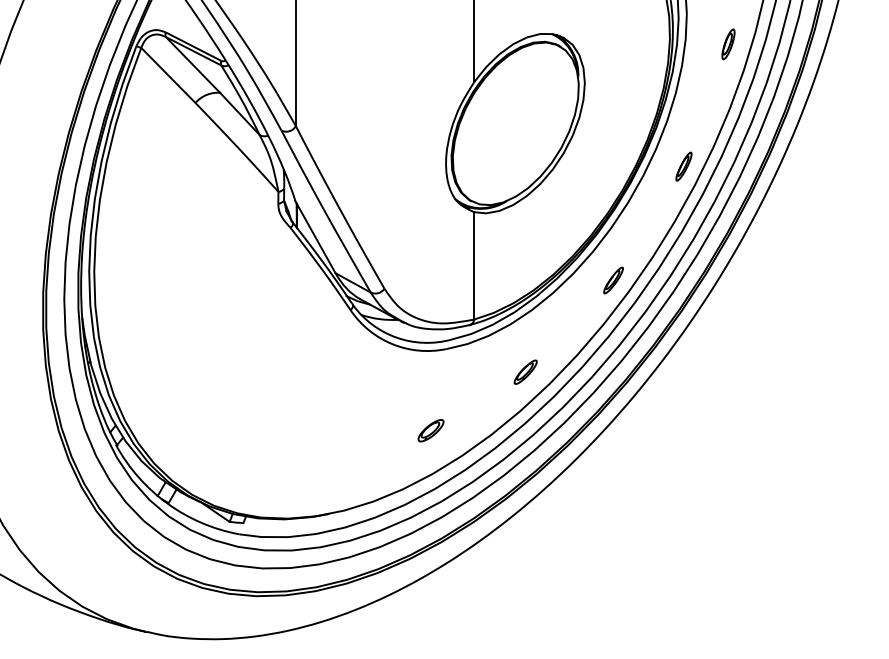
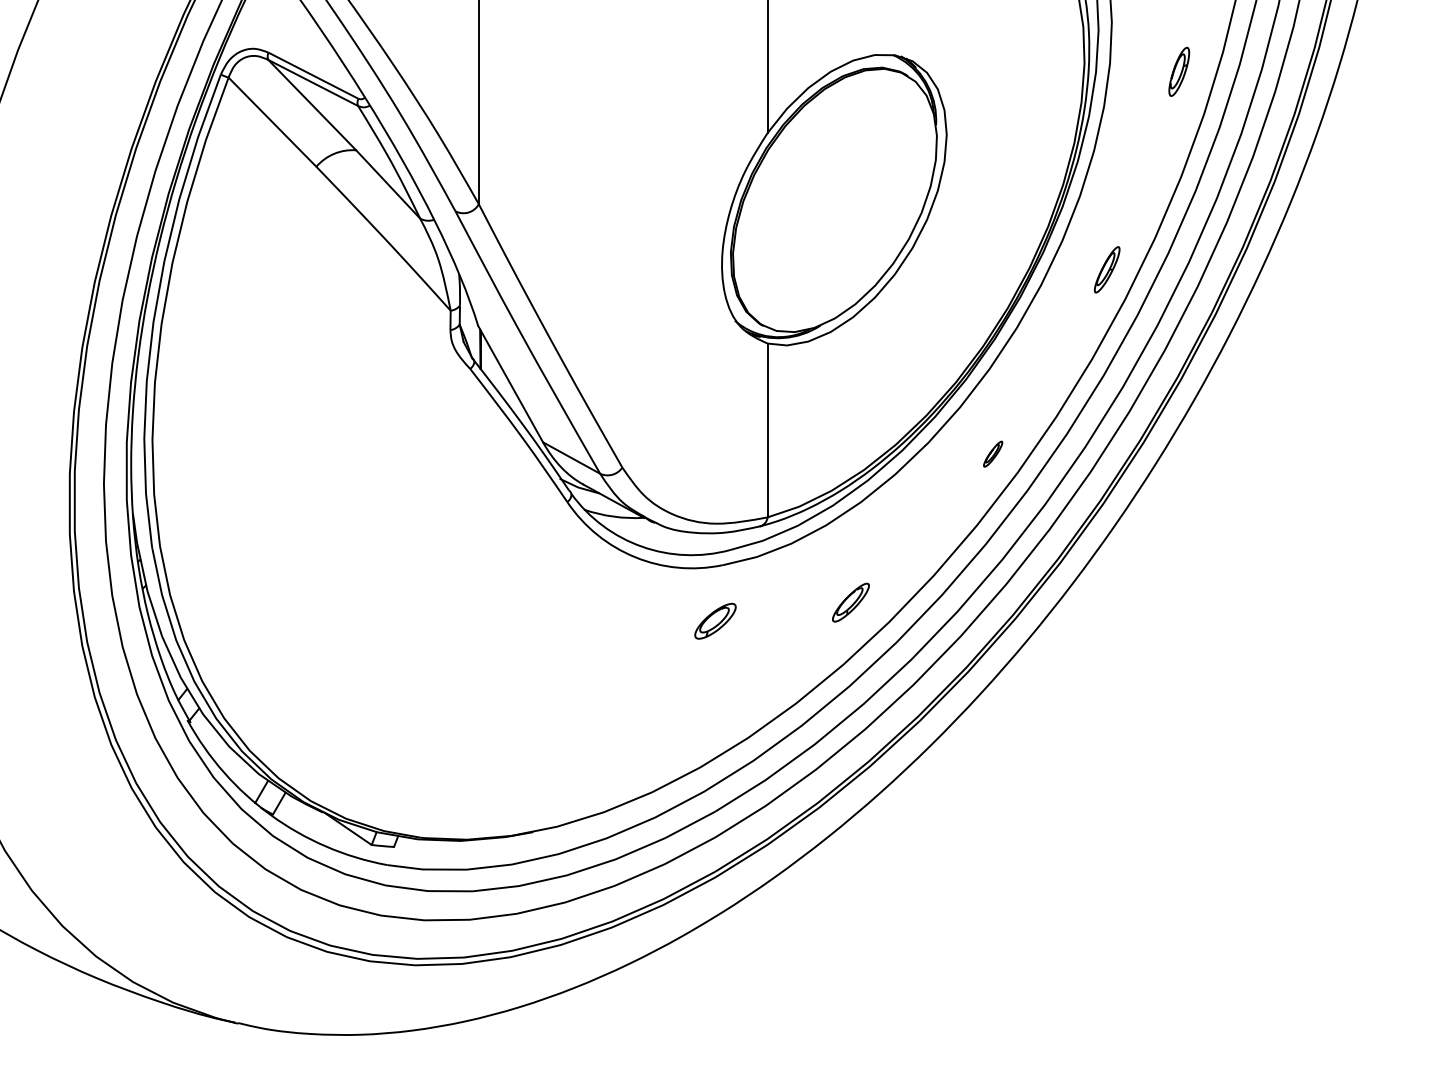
part: (613, 280) -> (993, 454), size x0.6
part: (430, 430) -> (714, 620), moved

